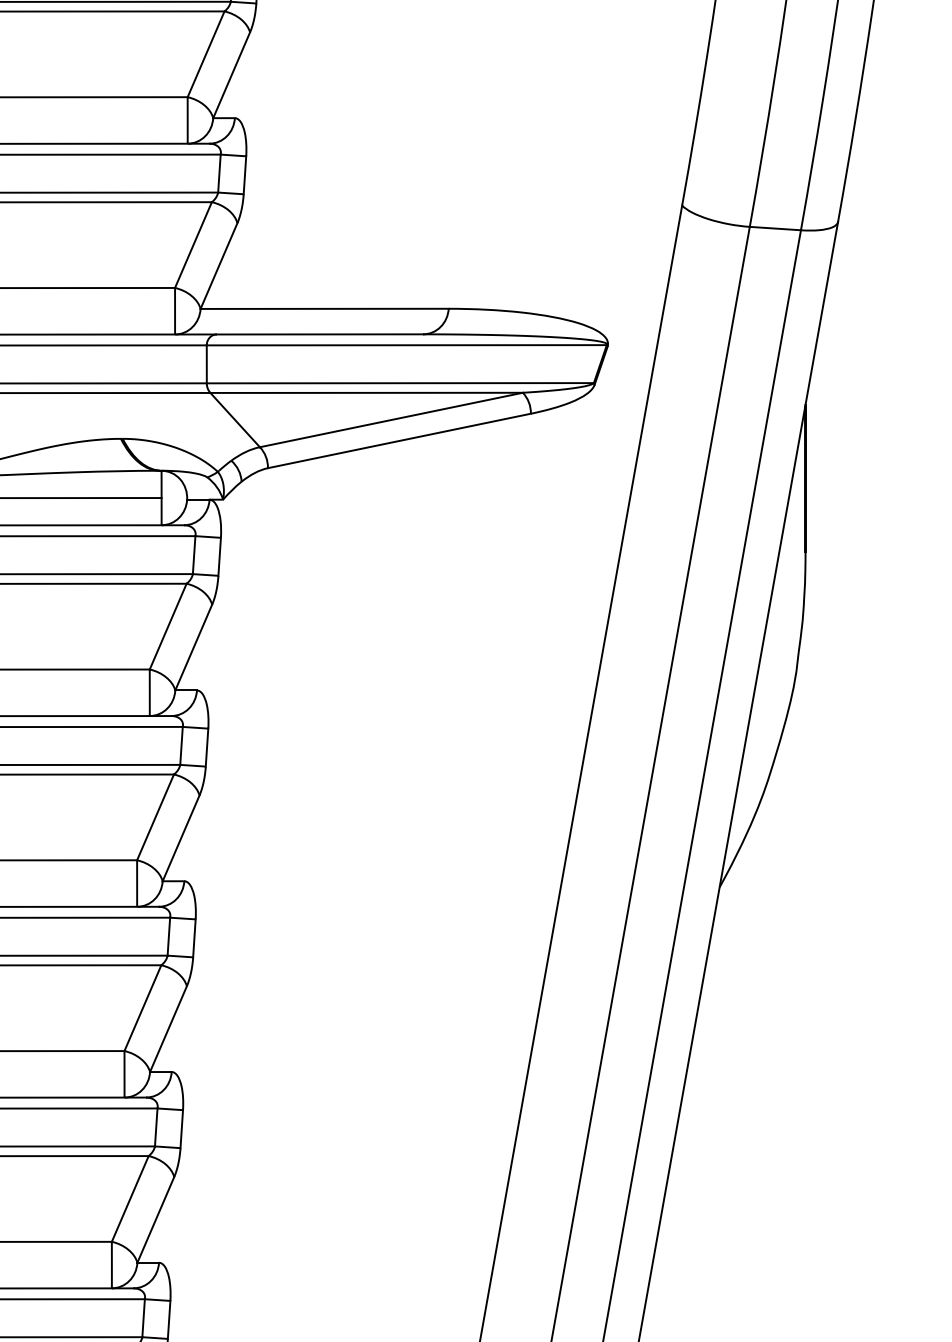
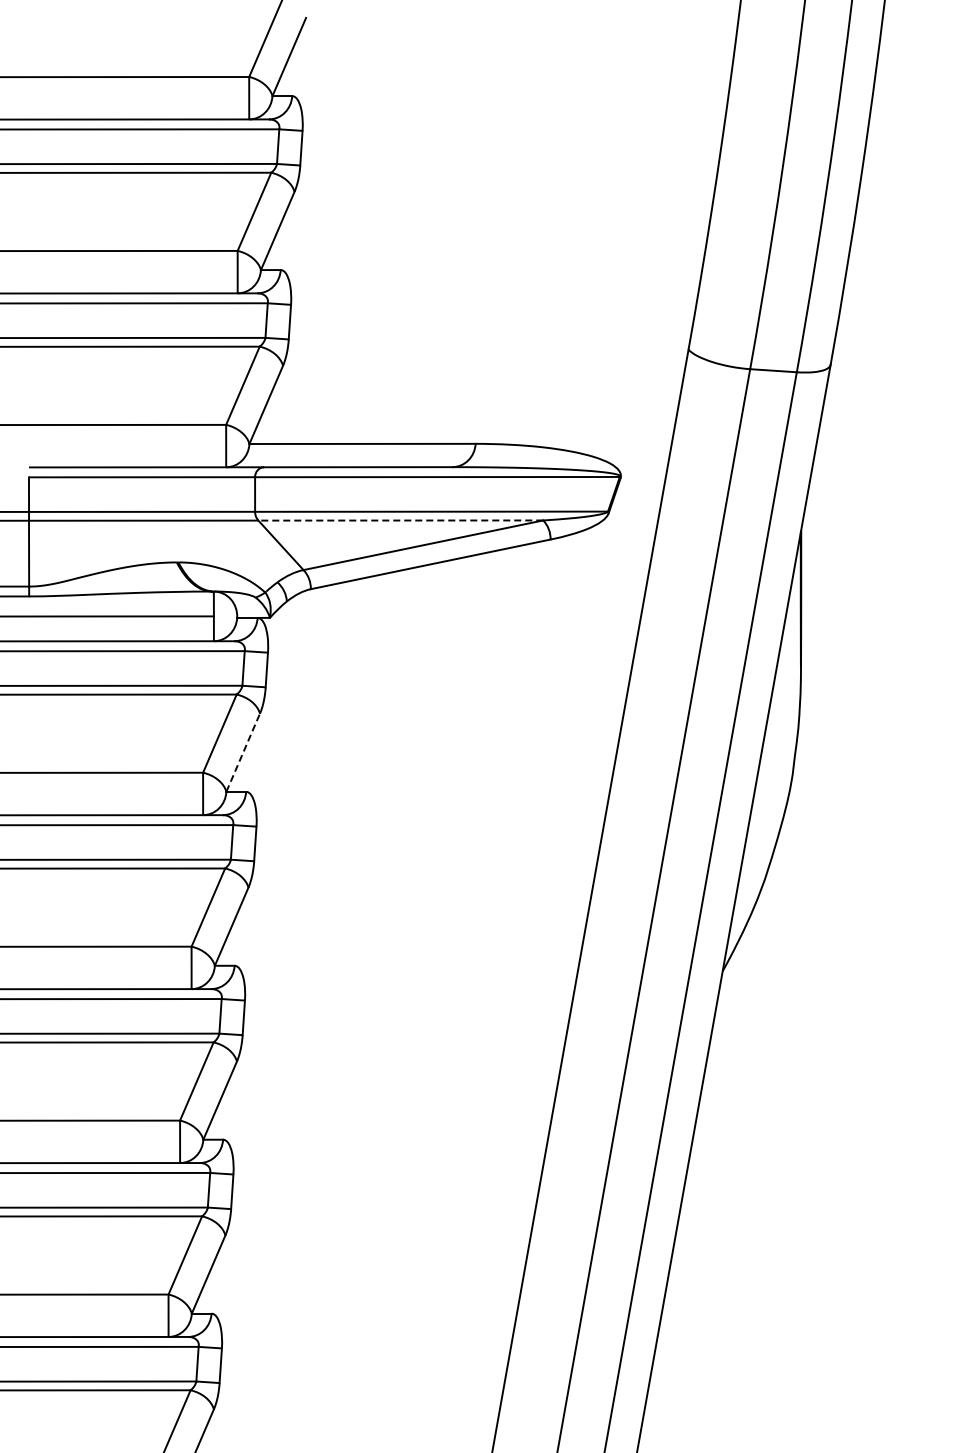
line: (366, 392) -> (400, 520), solid -> dashed
line: (194, 647) -> (243, 752), solid -> dashed

